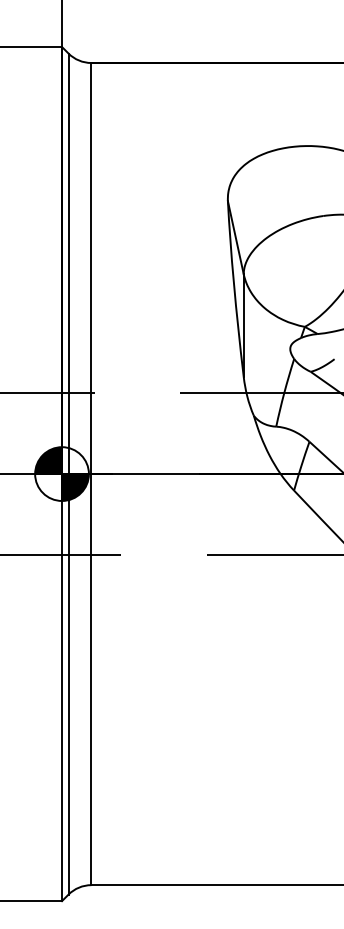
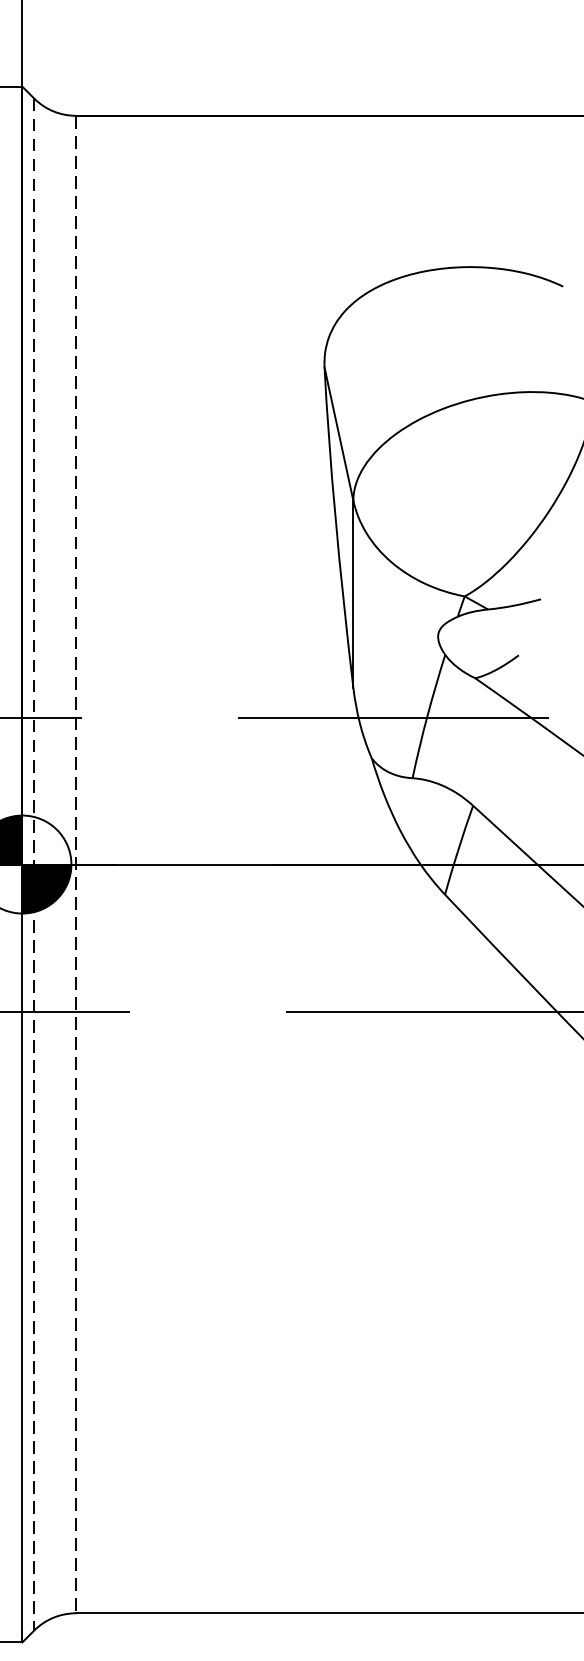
line: (68, 474) -> (34, 865), solid -> dashed
line: (91, 474) -> (76, 865), solid -> dashed

